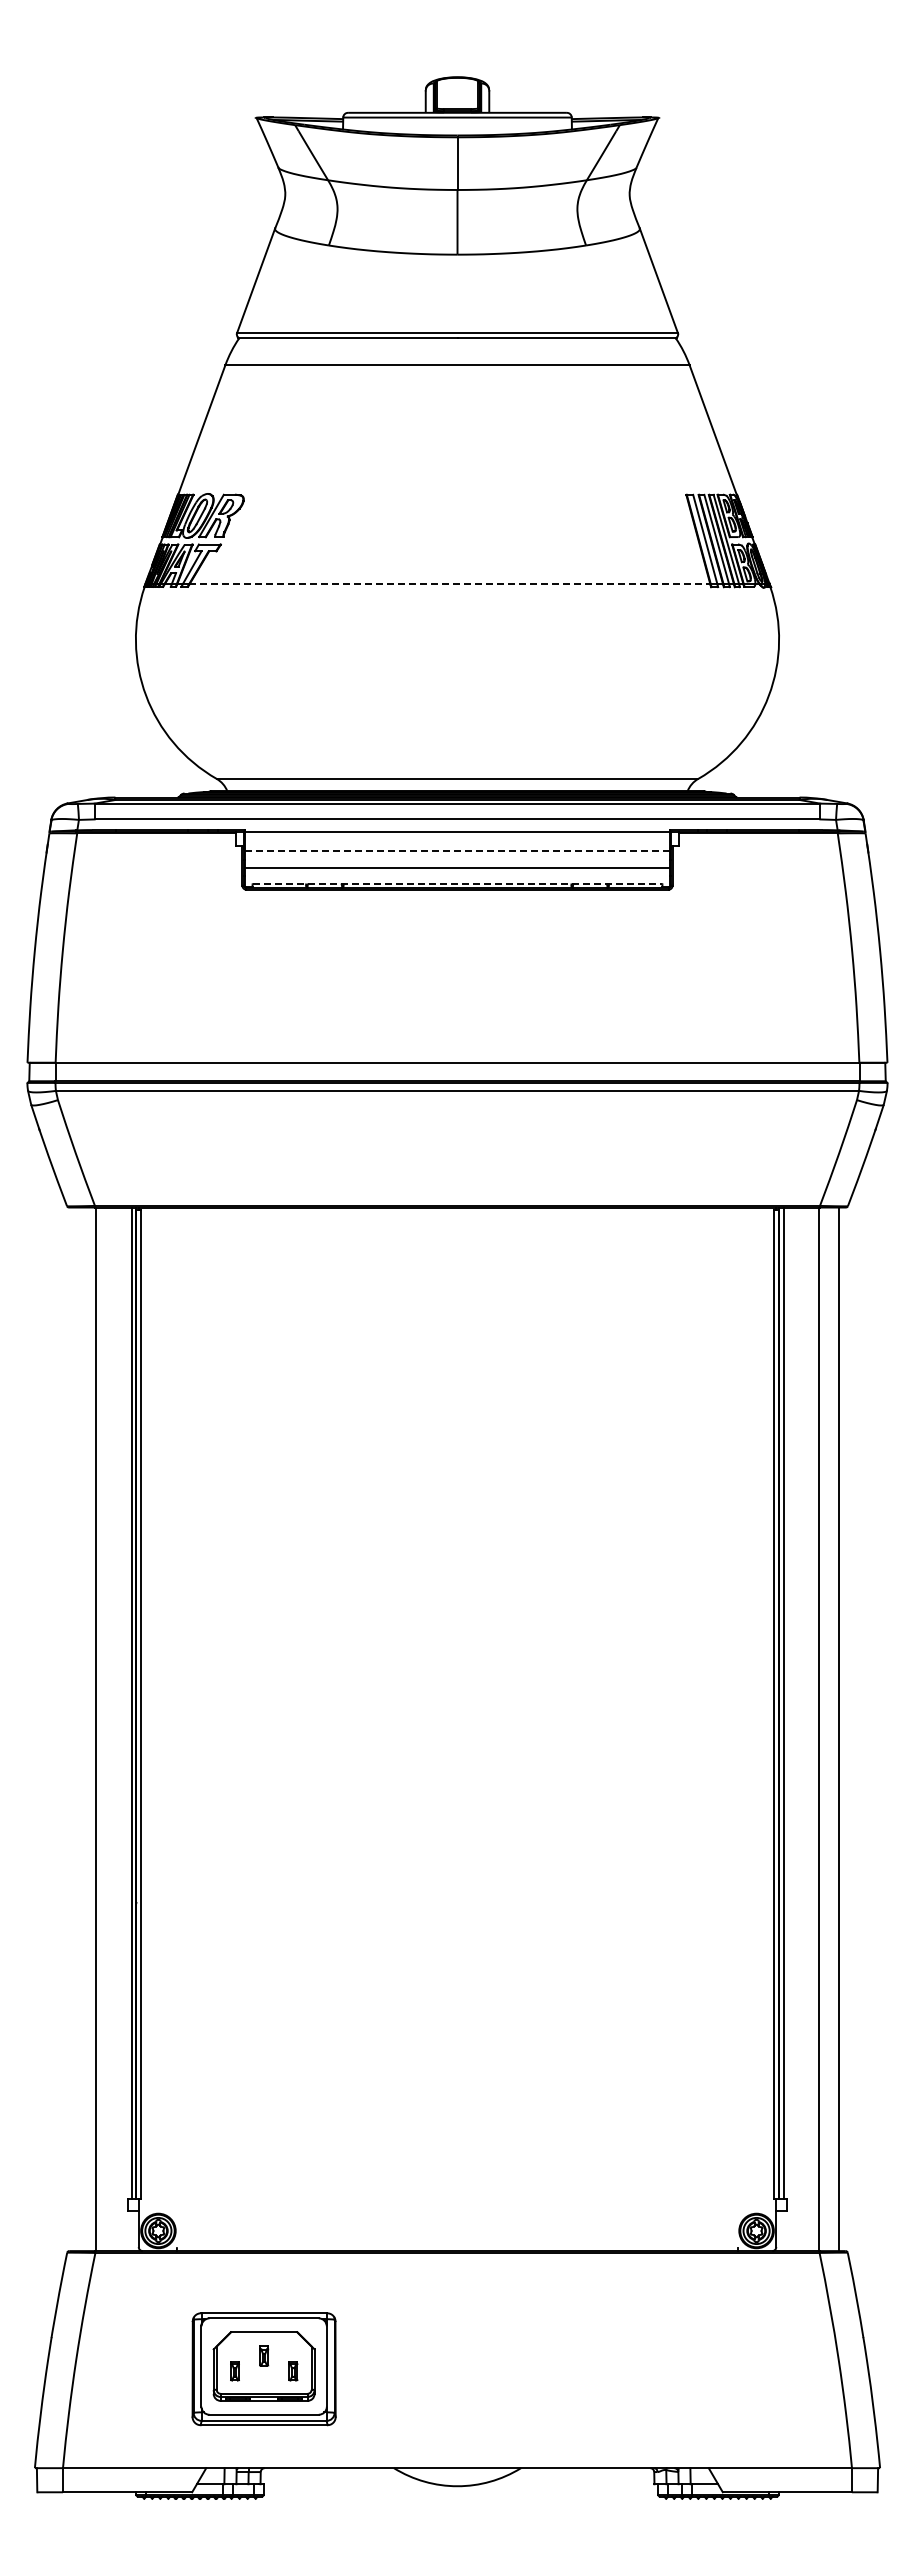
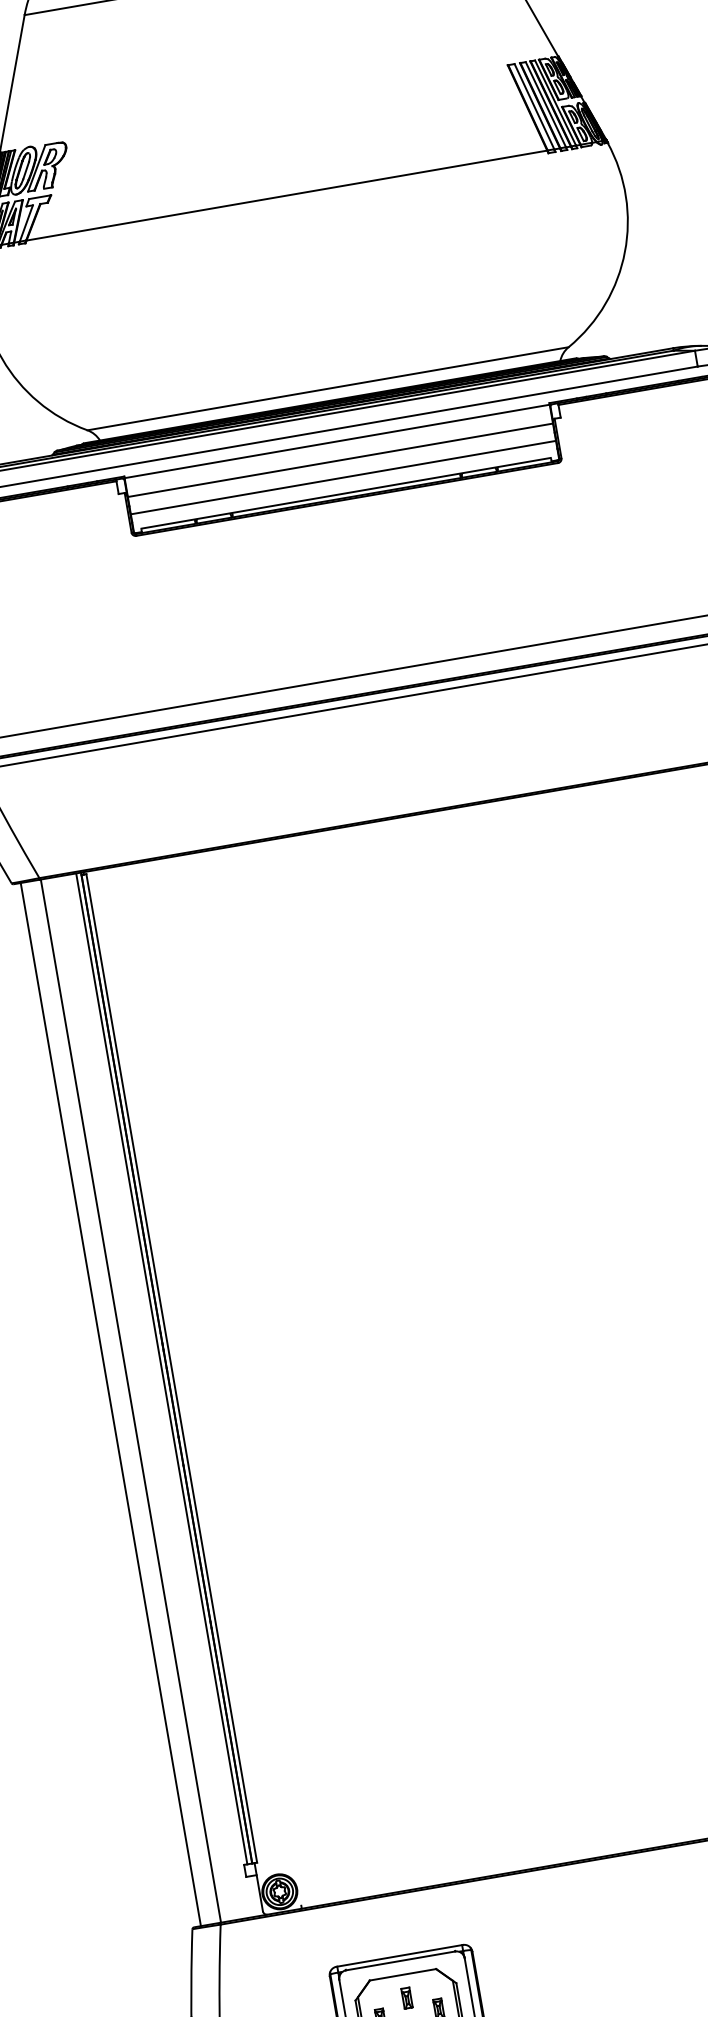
line: (450, 584) -> (287, 195), dashed -> solid
line: (457, 850) -> (340, 460), dashed -> solid
line: (457, 883) -> (346, 493), dashed -> solid
line: (76, 1729) -> (111, 1404), added

